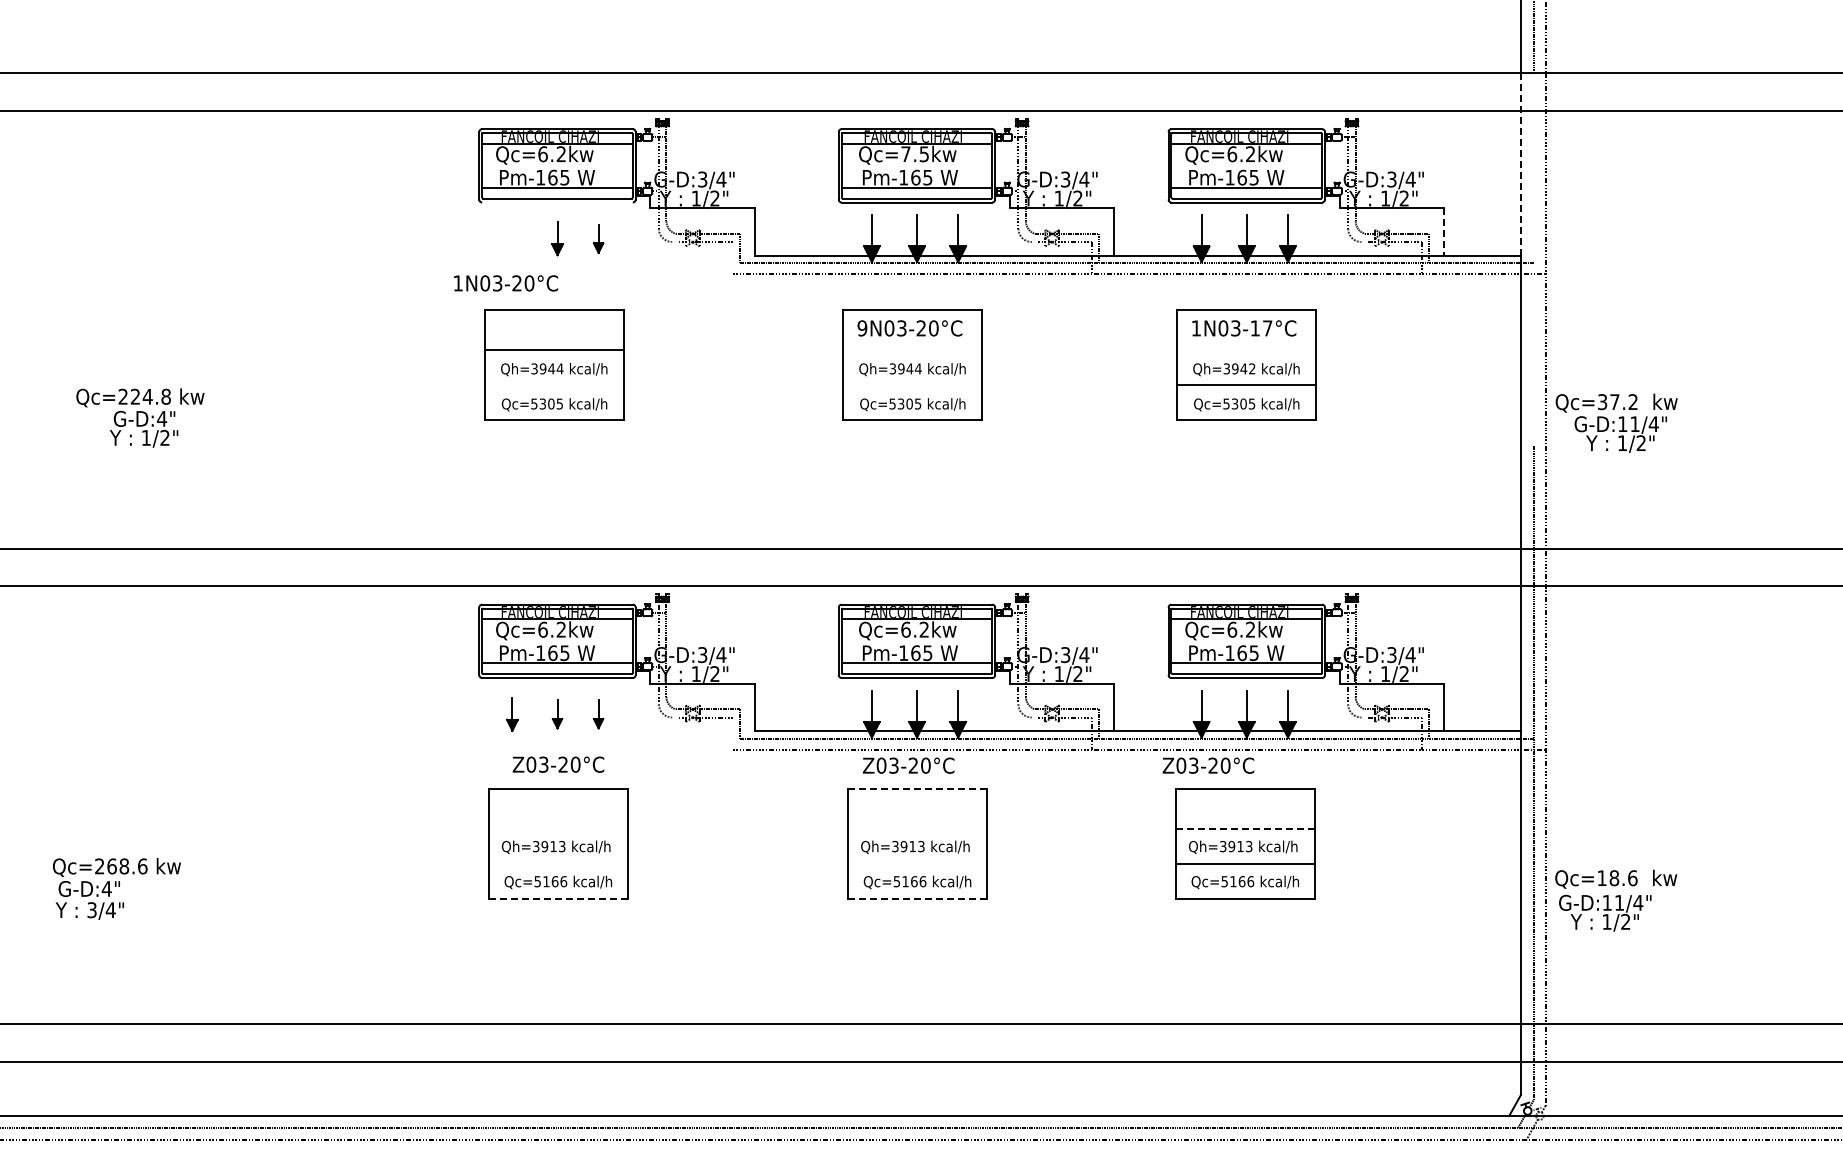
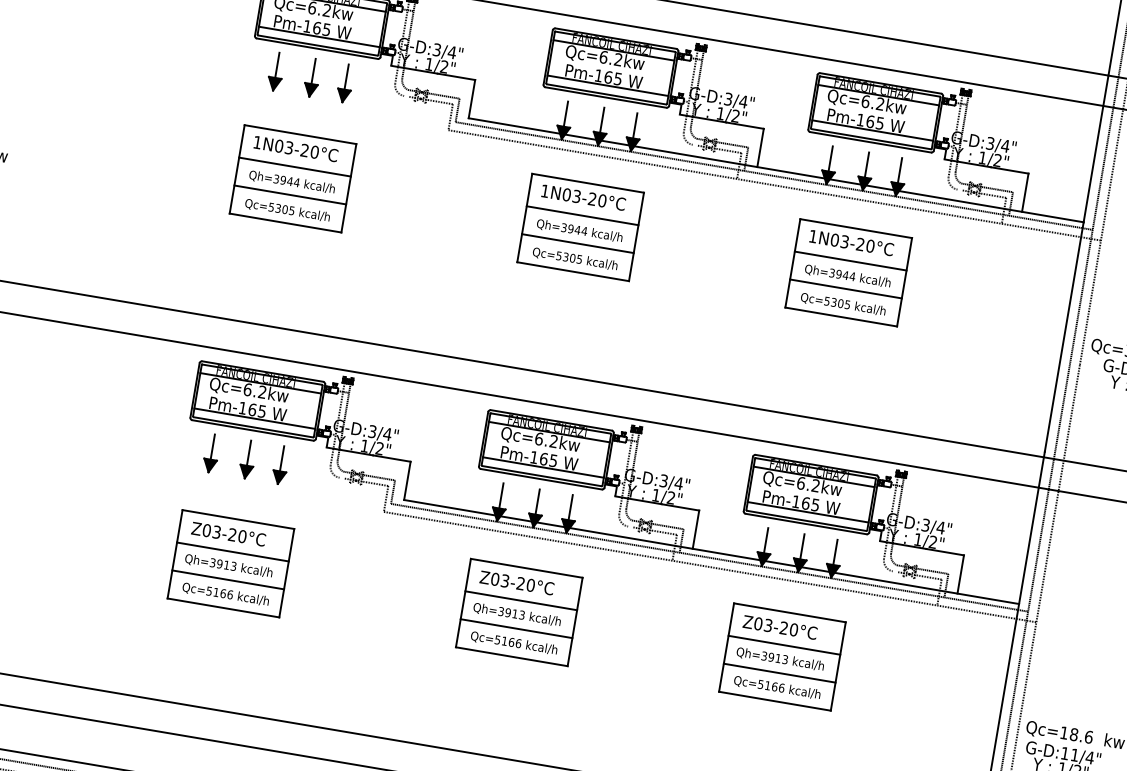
text: (914, 154) -> (610, 58), Qc=7.5kw -> Qc=6.2kw
line: (1520, 164) -> (1095, 148), dashed -> solid
line: (557, 202) -> (317, 48), added
line: (1444, 231) -> (1025, 192), dashed -> solid
part: (512, 238) -> (276, 71), added
part: (557, 238) -> (312, 77), size x1.43
part: (598, 238) -> (345, 83), size x1.67
line: (732, 258) -> (450, 117), added
line: (1533, 259) -> (1093, 226), added
text: (506, 283) -> (296, 149), moved
text: (862, 328) -> (545, 191), 9N03-20°C -> 1N03-20°C
text: (1261, 328) -> (865, 245), 1N03-17°C -> 1N03-20°C
line: (912, 350) -> (582, 215), added
line: (1246, 350) -> (850, 261), added
text: (1251, 368) -> (852, 276), Qh=3942 -> Qh=3944
line: (554, 385) -> (290, 195), added
line: (912, 385) -> (577, 243), added
part: (512, 714) -> (211, 453), size x1.43
part: (557, 714) -> (247, 459), size x1.67
part: (598, 714) -> (280, 465), size x1.67
line: (732, 733) -> (385, 498), added
text: (558, 764) -> (228, 534), moved
text: (908, 765) -> (516, 582), moved
text: (1208, 765) -> (780, 627), moved
line: (917, 788) -> (526, 568), dashed -> solid
line: (557, 829) -> (232, 552), added
line: (917, 829) -> (521, 600), added
line: (1245, 829) -> (784, 645), dashed -> solid
line: (557, 864) -> (227, 580), added
line: (917, 864) -> (516, 629), added
line: (558, 899) -> (223, 608), dashed -> solid
line: (917, 899) -> (511, 657), dashed -> solid

